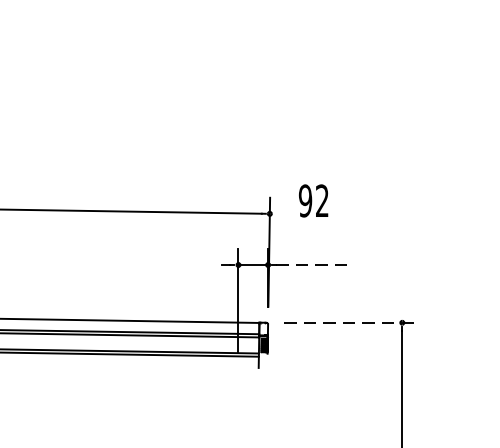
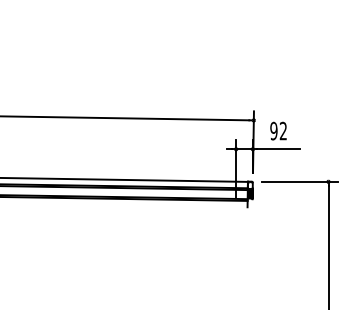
text: (313, 199) -> (278, 130), moved
line: (313, 265) -> (278, 149), dashed -> solid
line: (350, 322) -> (299, 181), dashed -> solid

